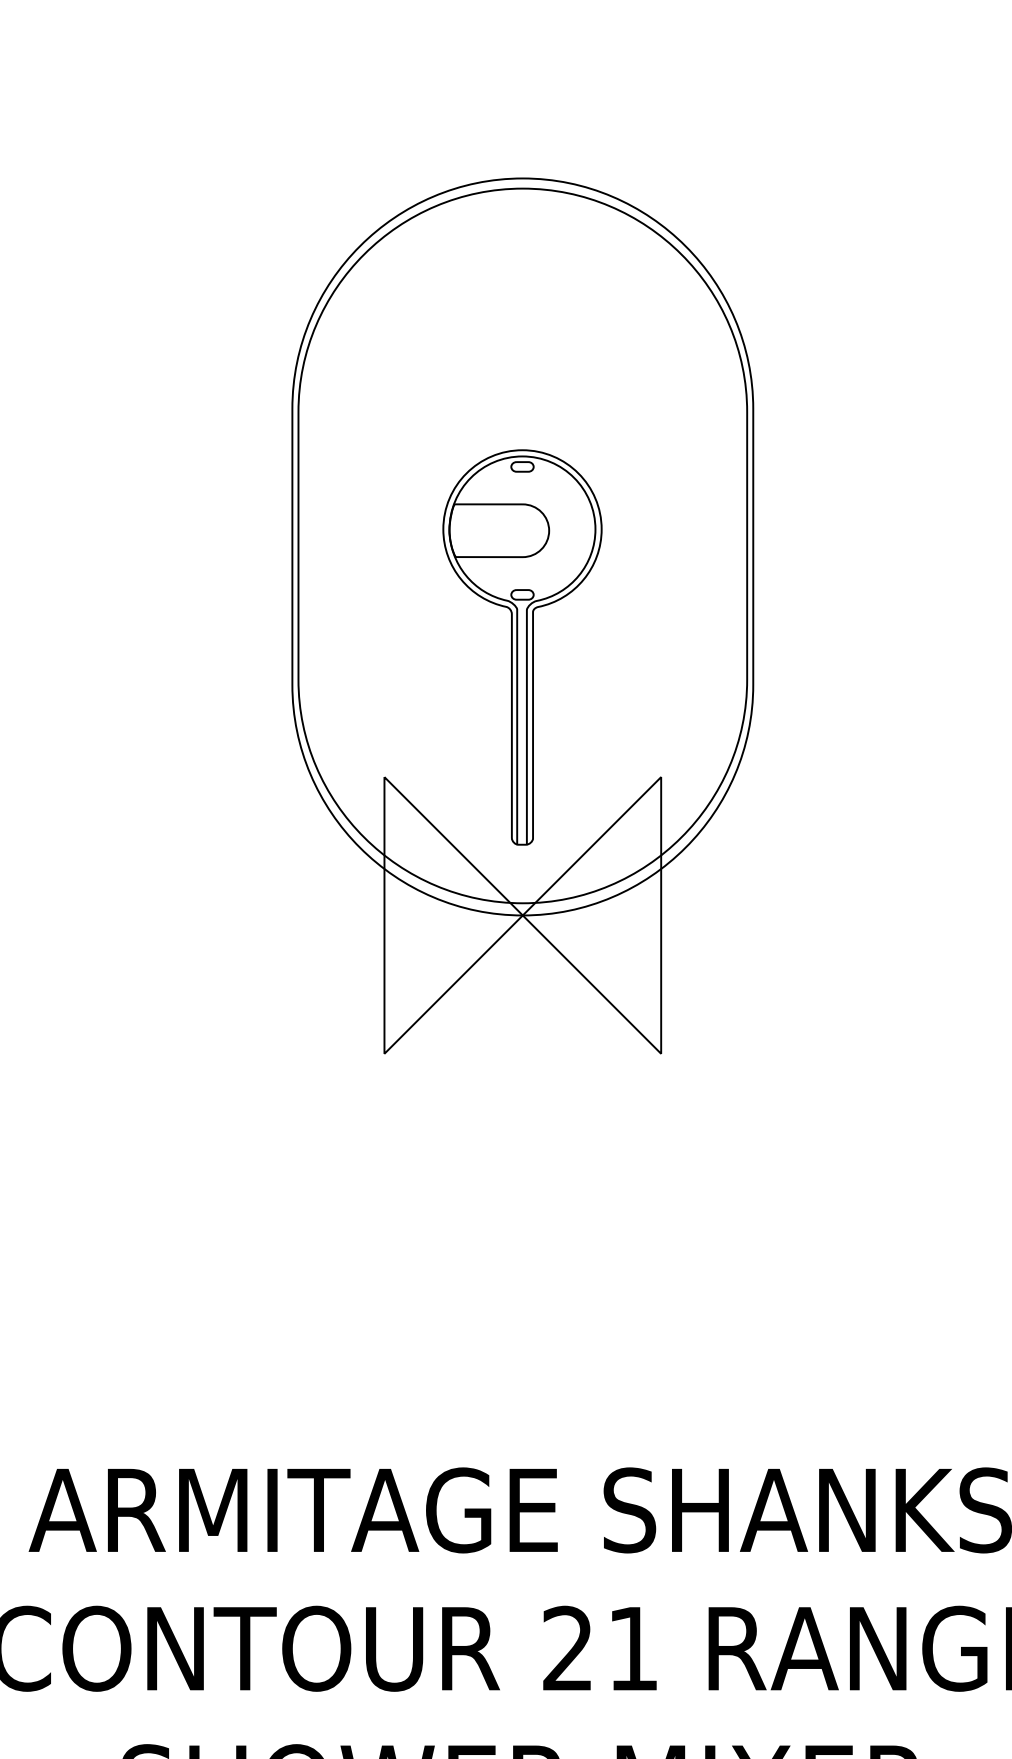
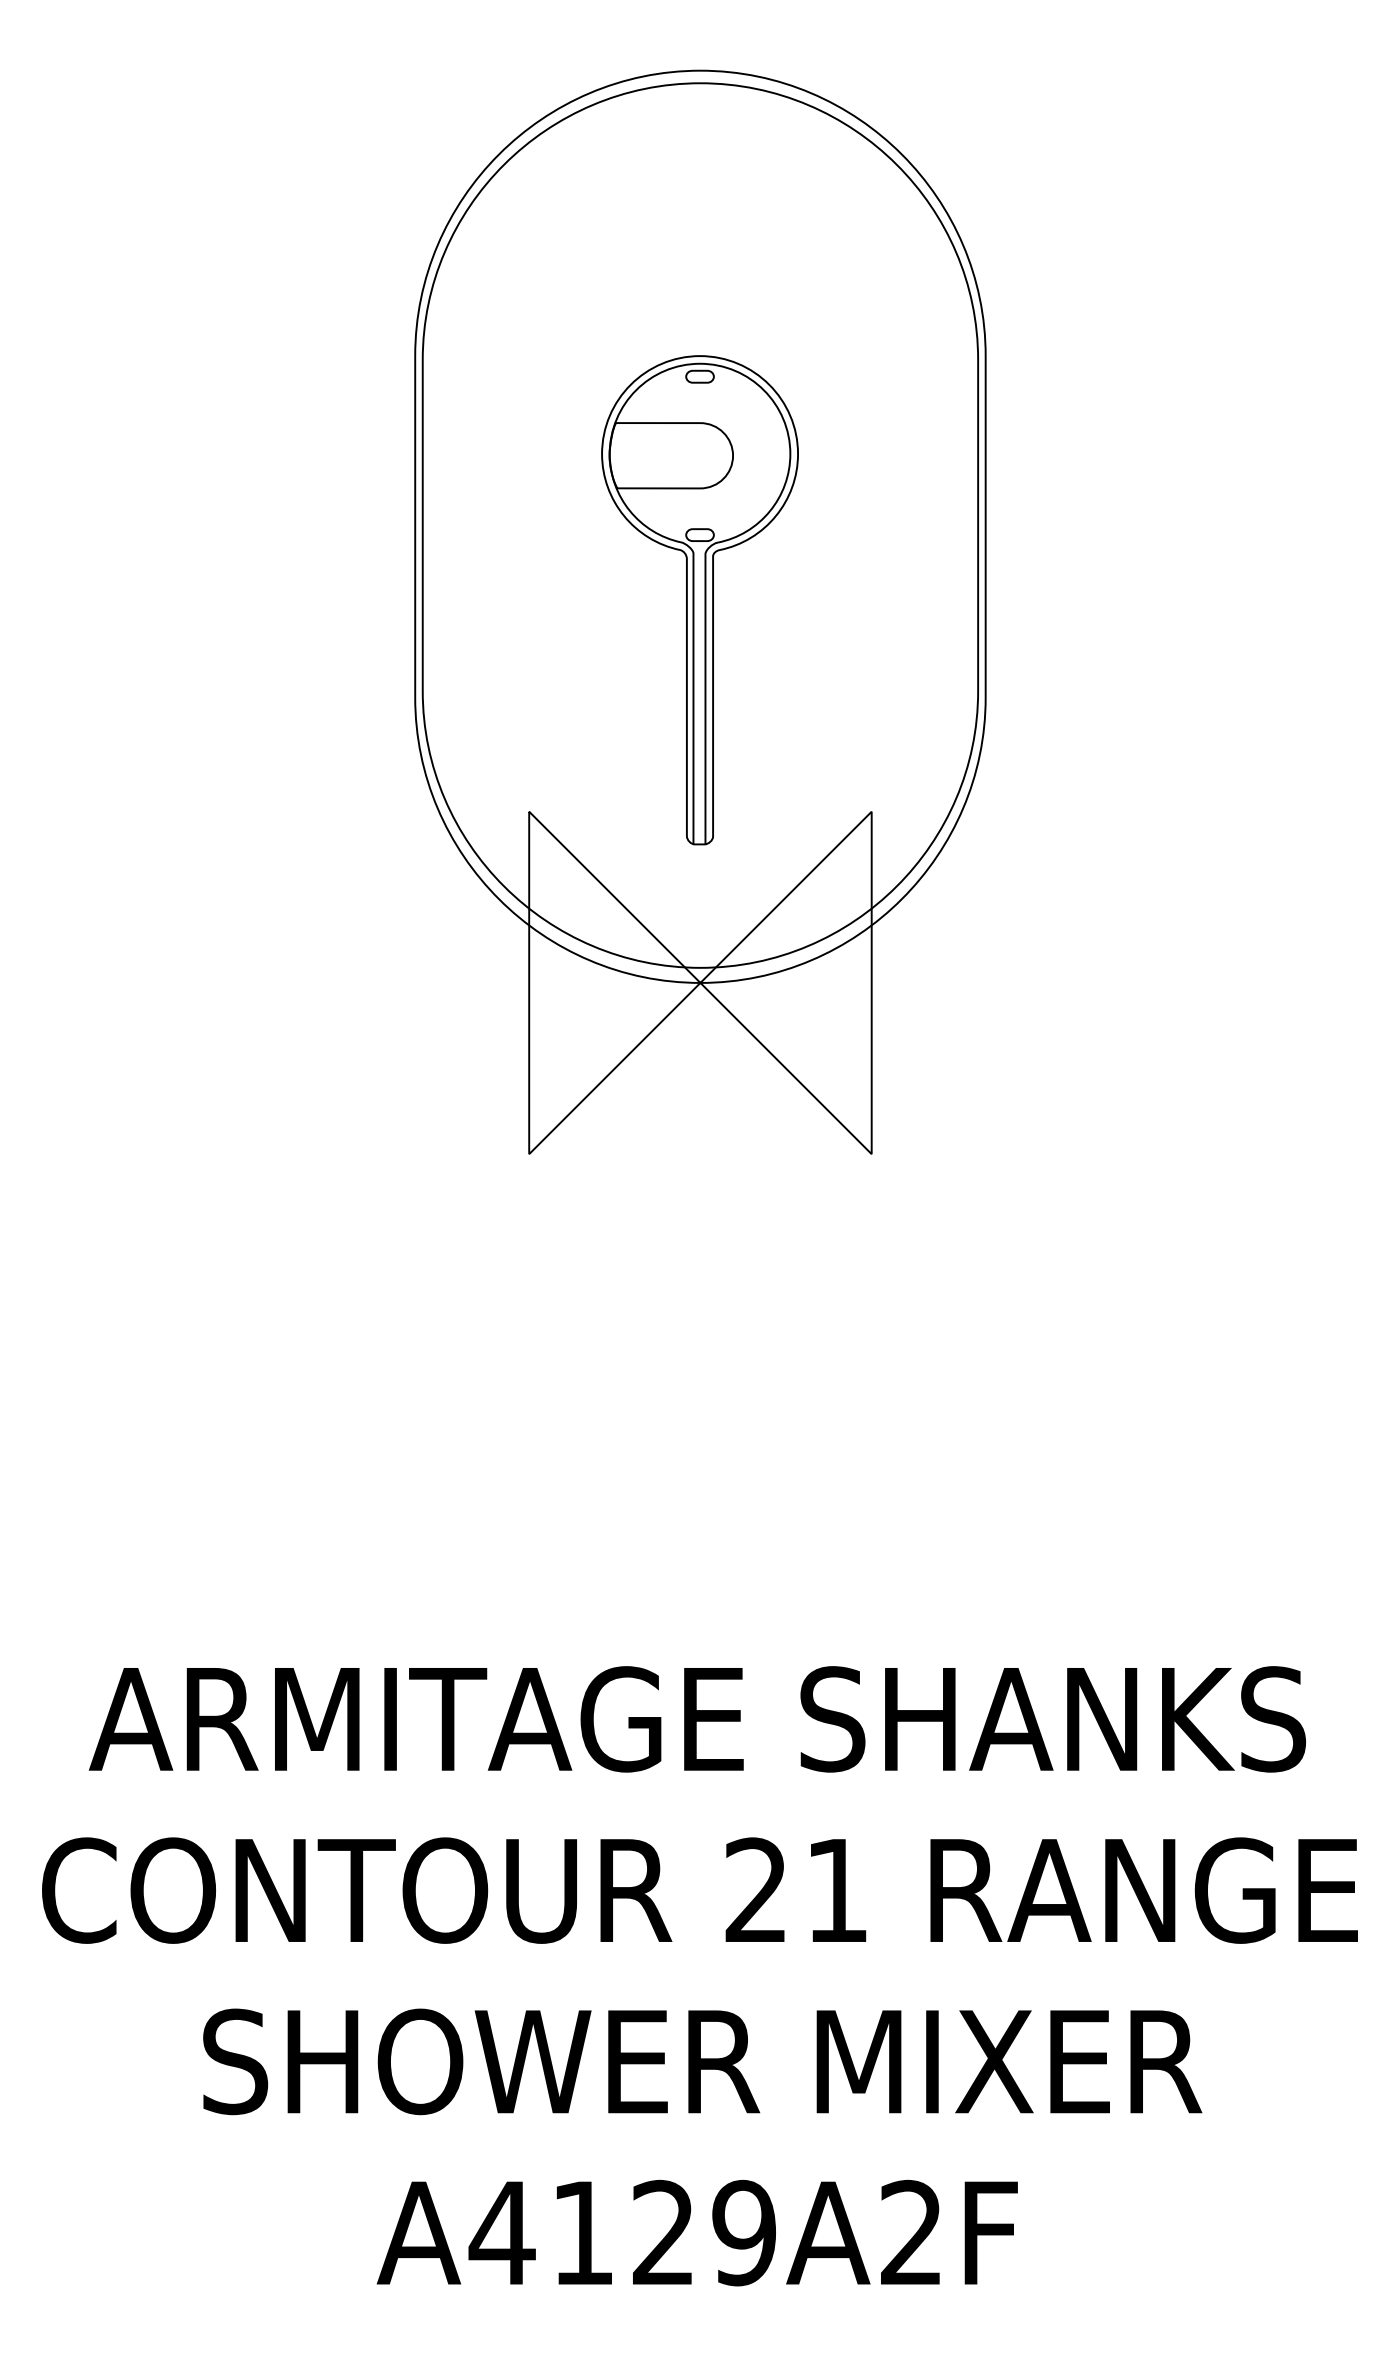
part: (522, 647) -> (699, 600), moved

